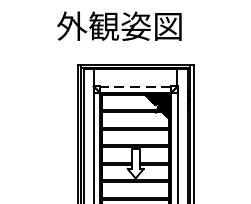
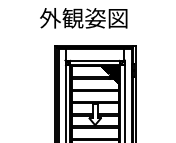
line: (136, 86) -> (95, 60), dashed -> solid

